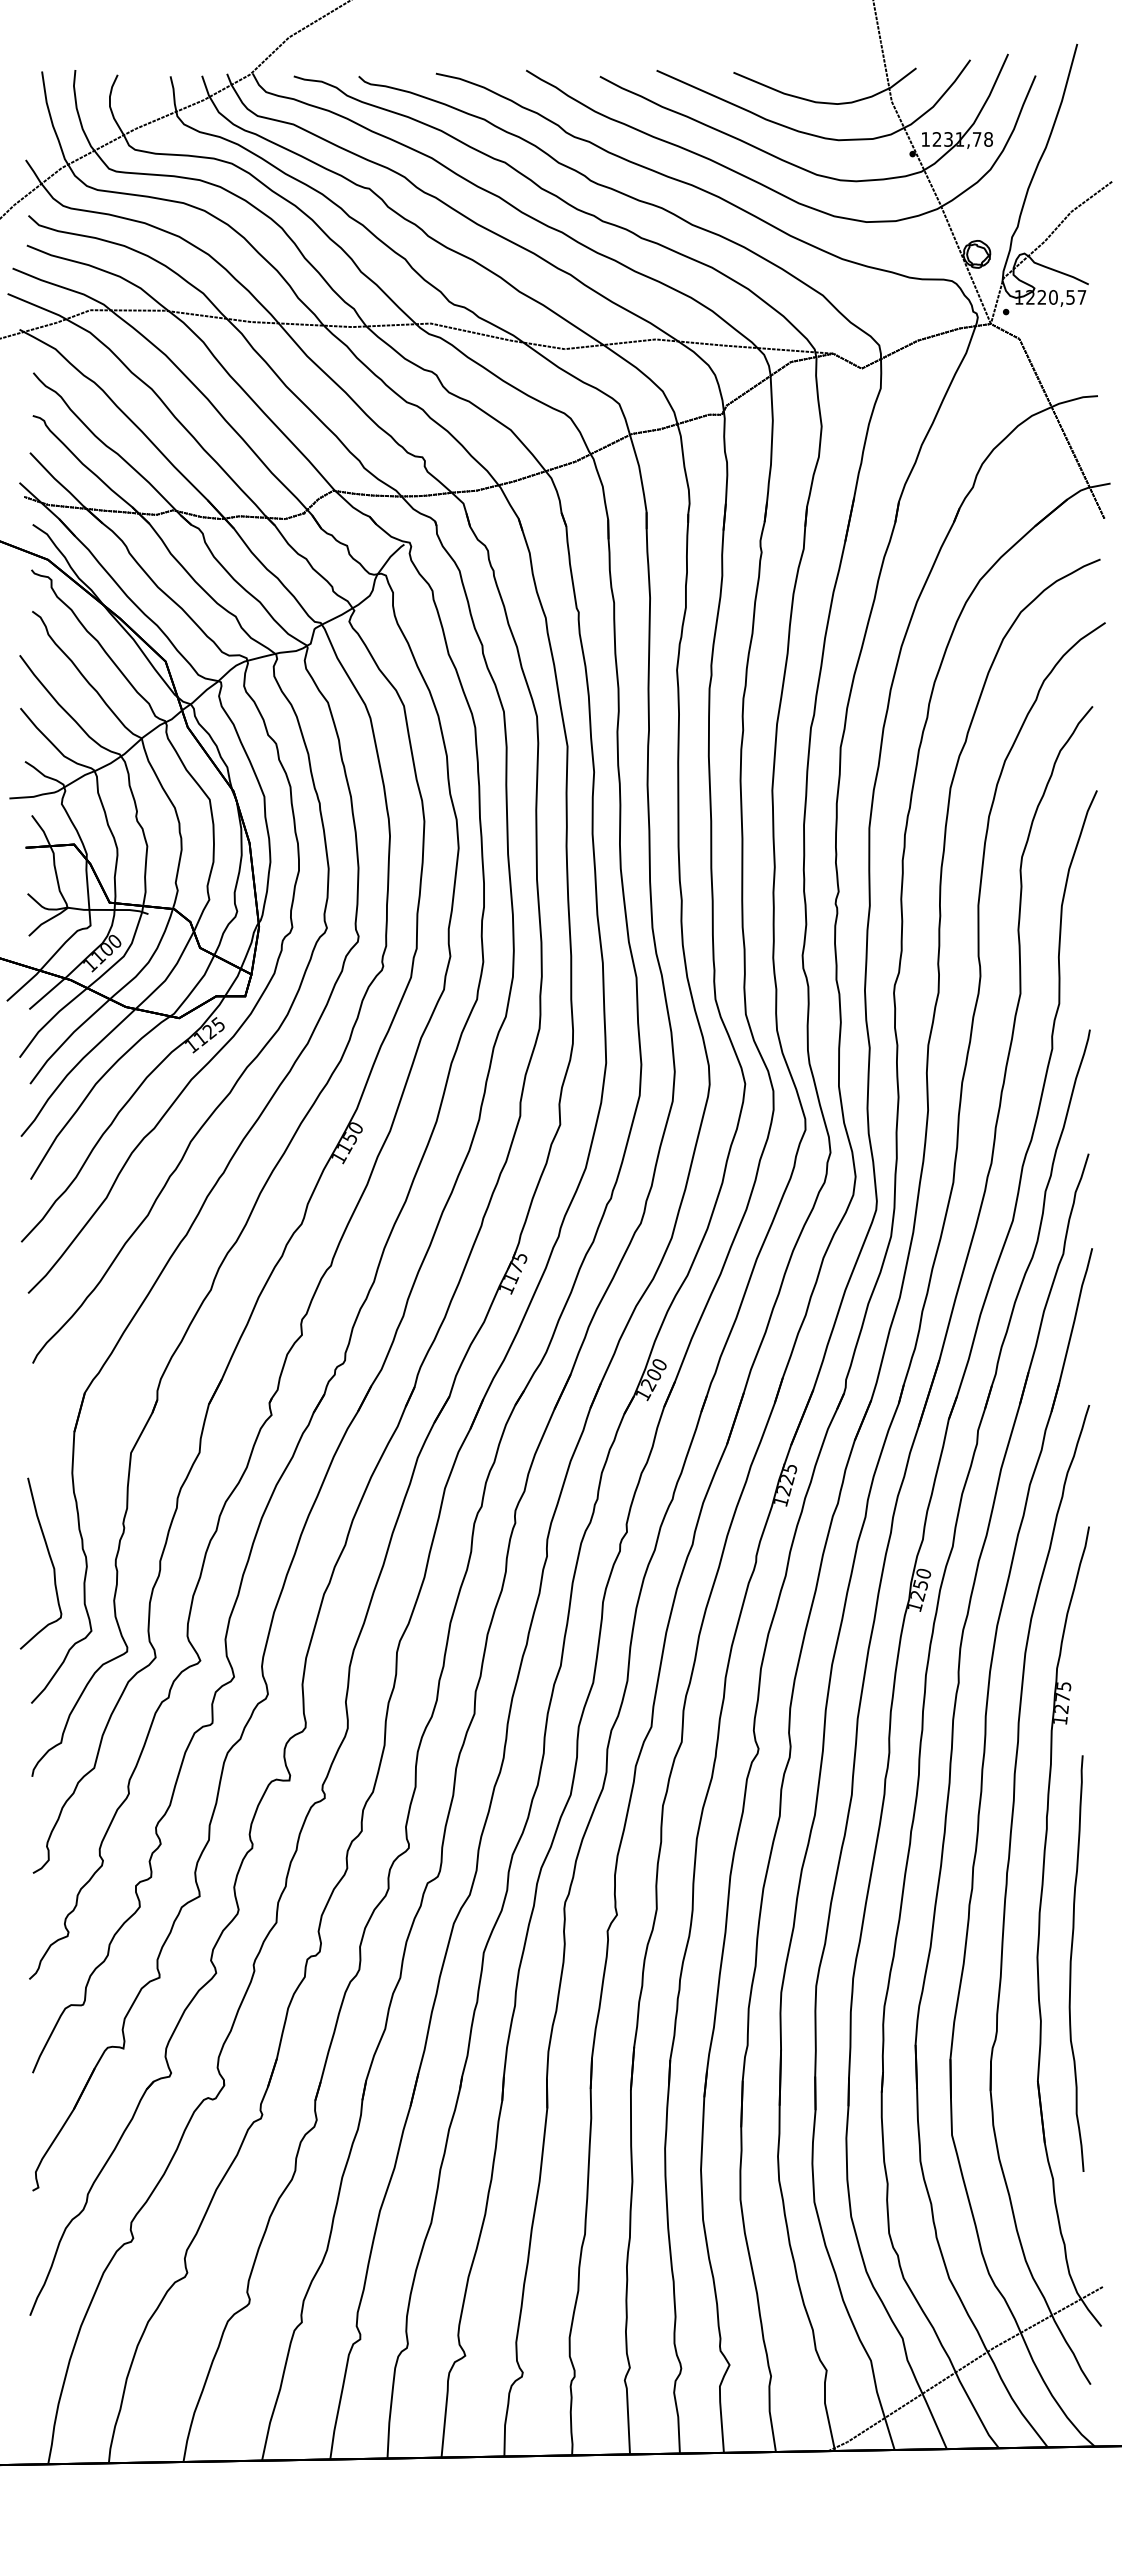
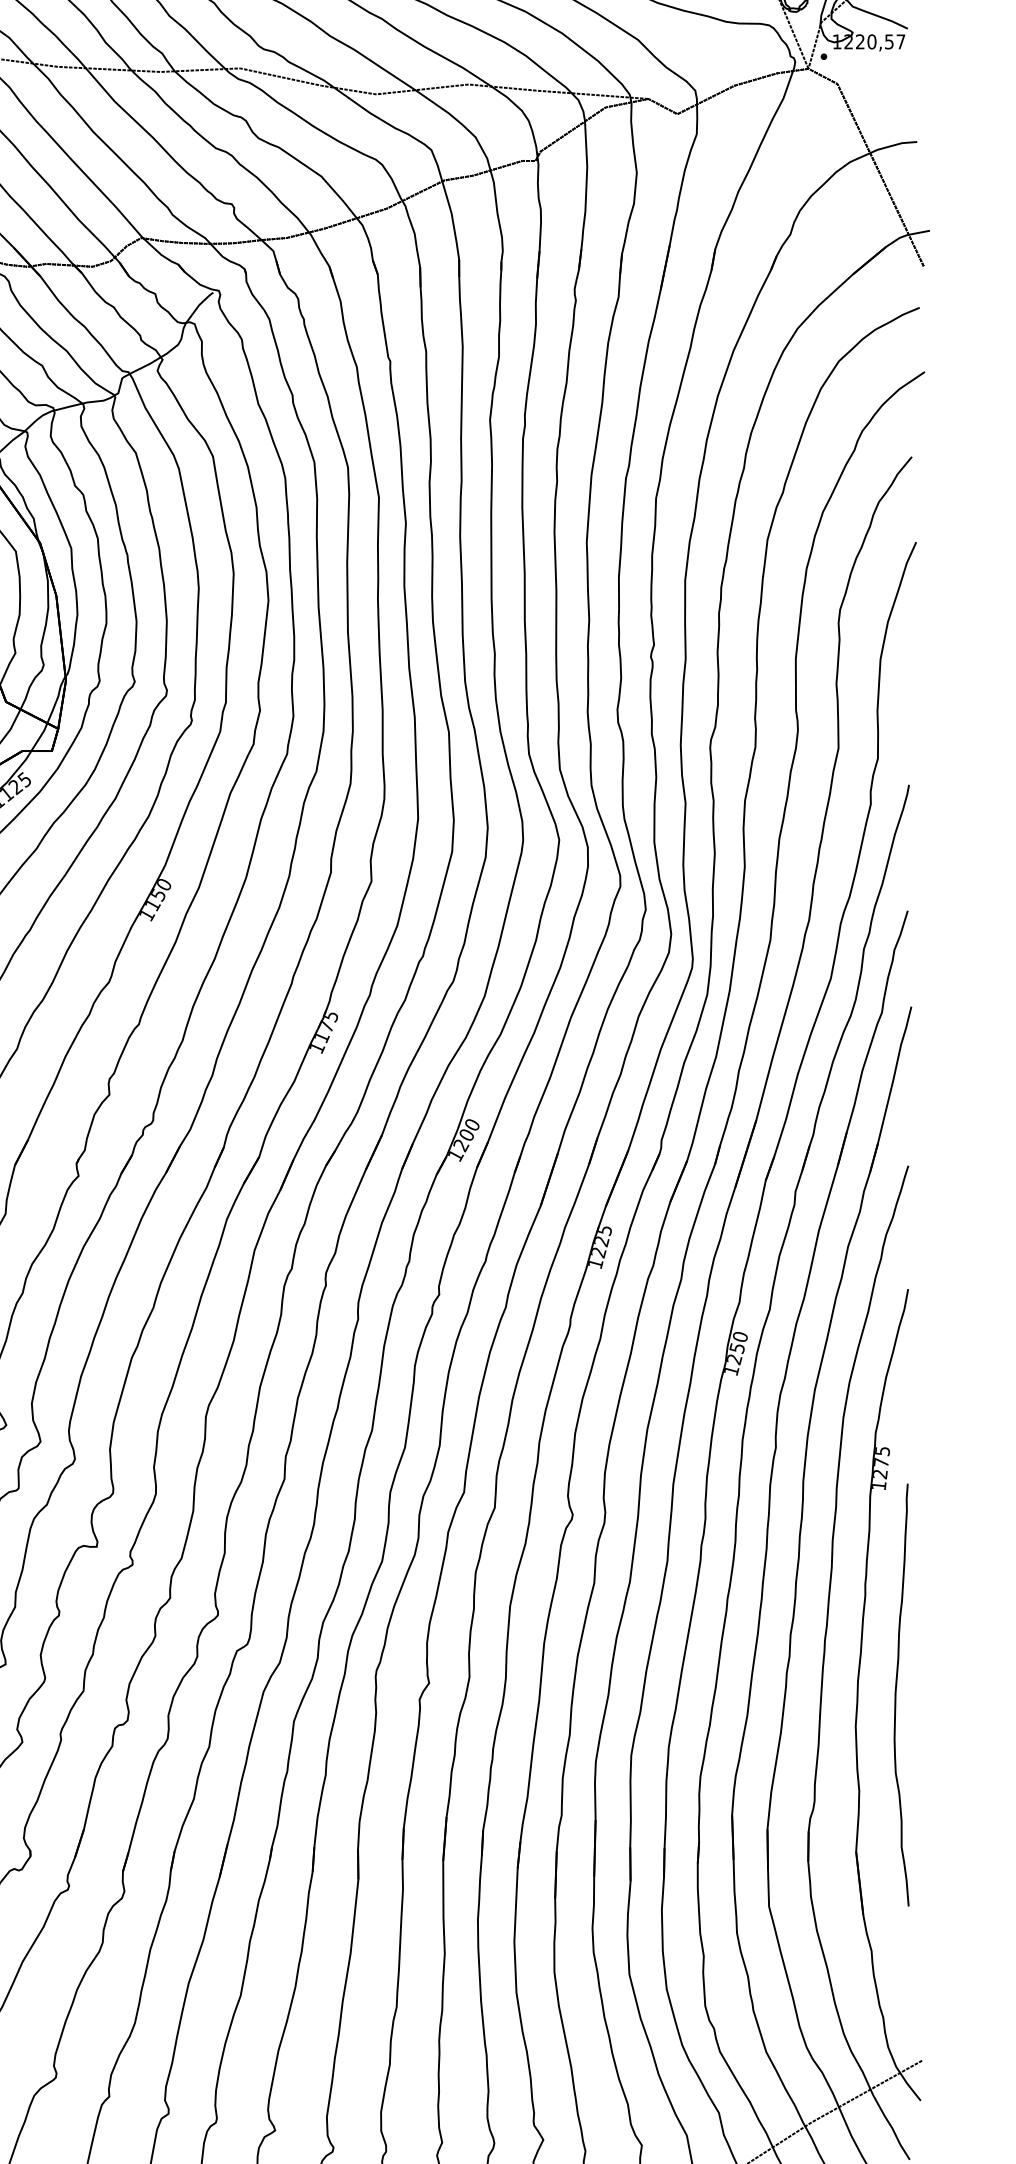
curve: (1071, 1963) -> (896, 1694), moved

